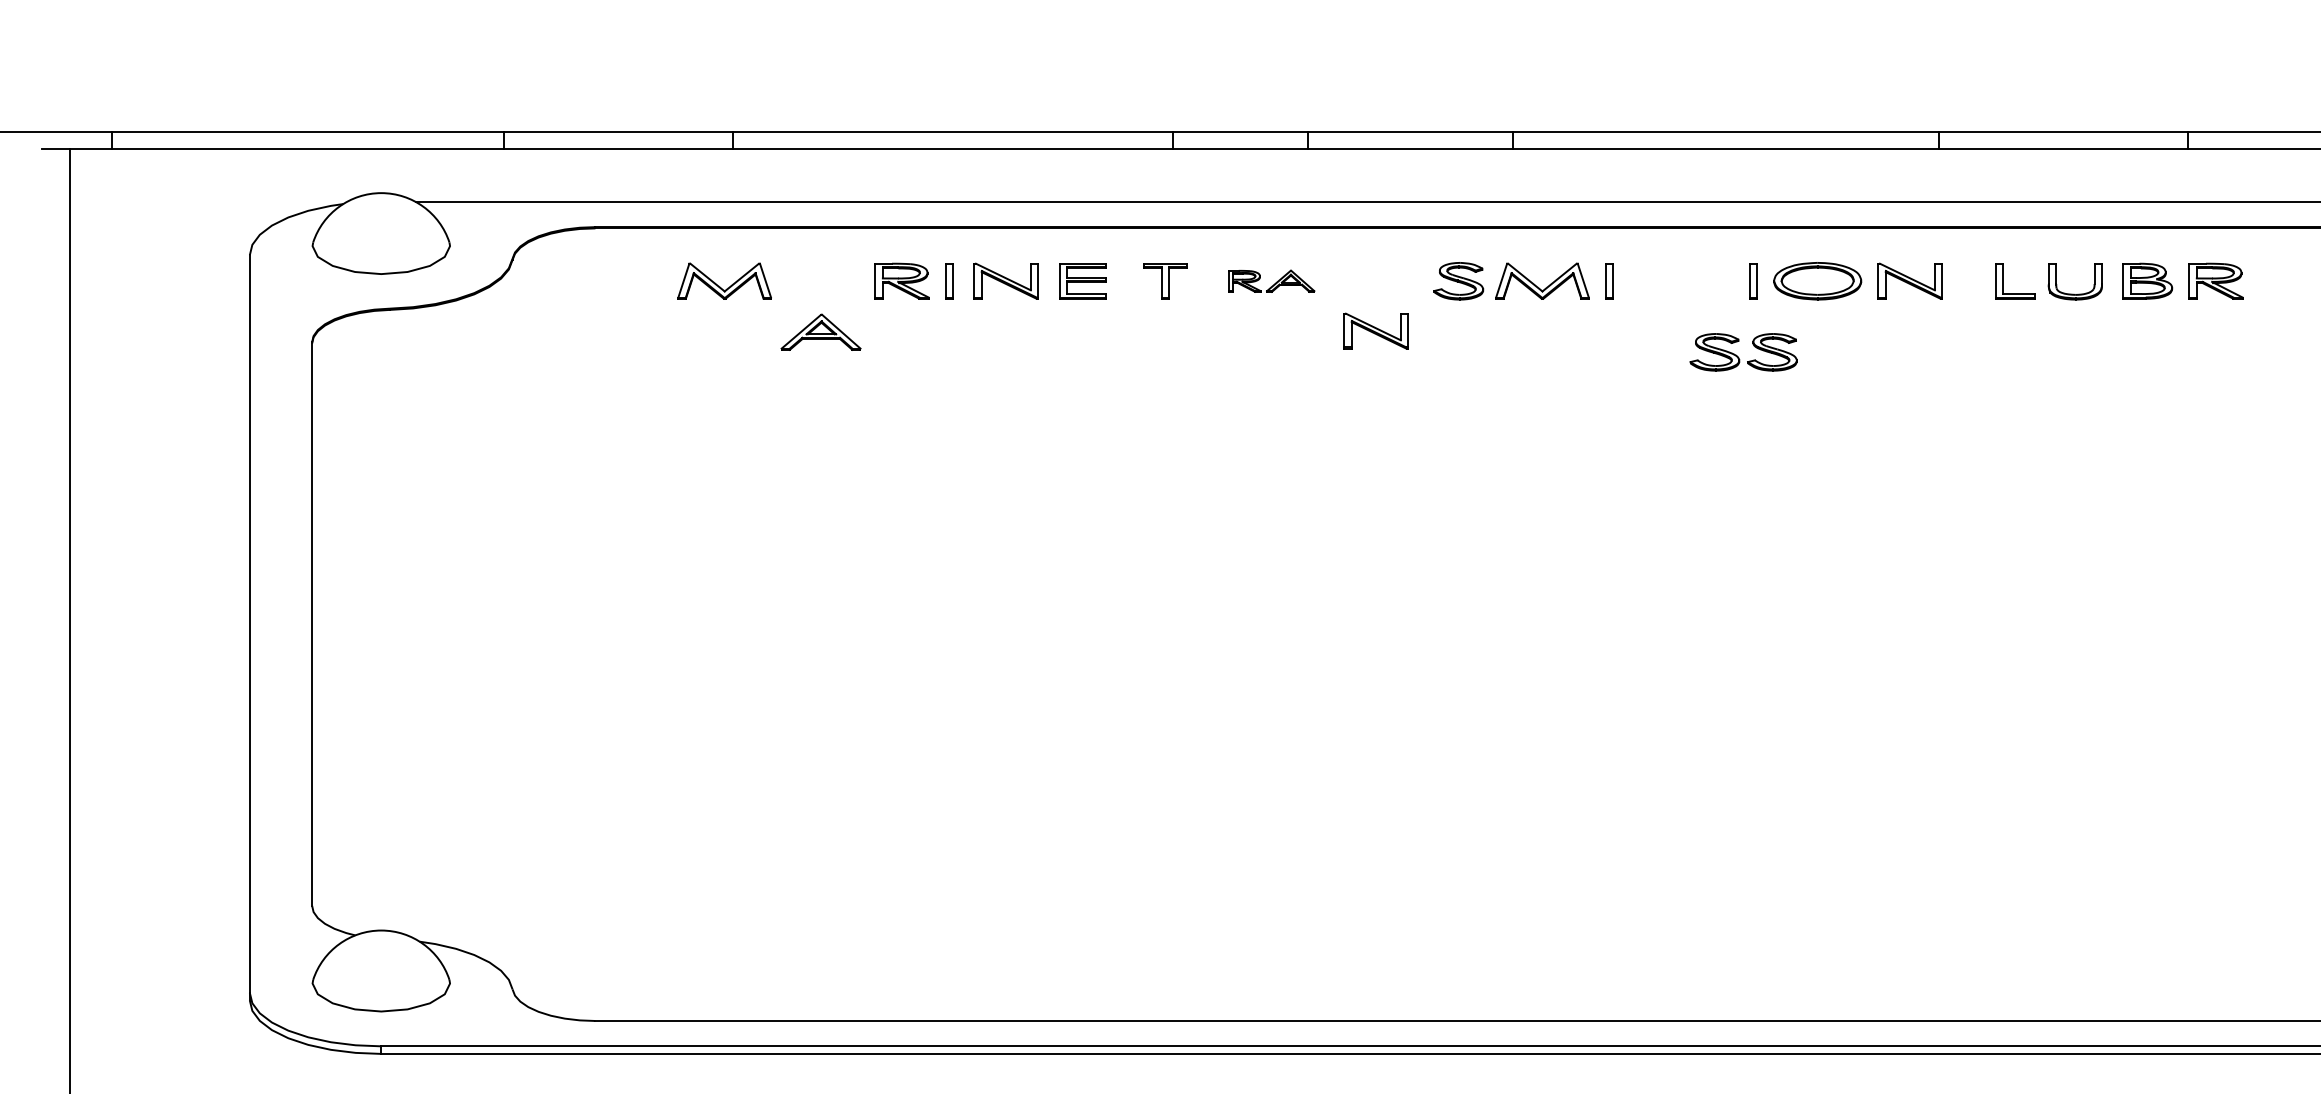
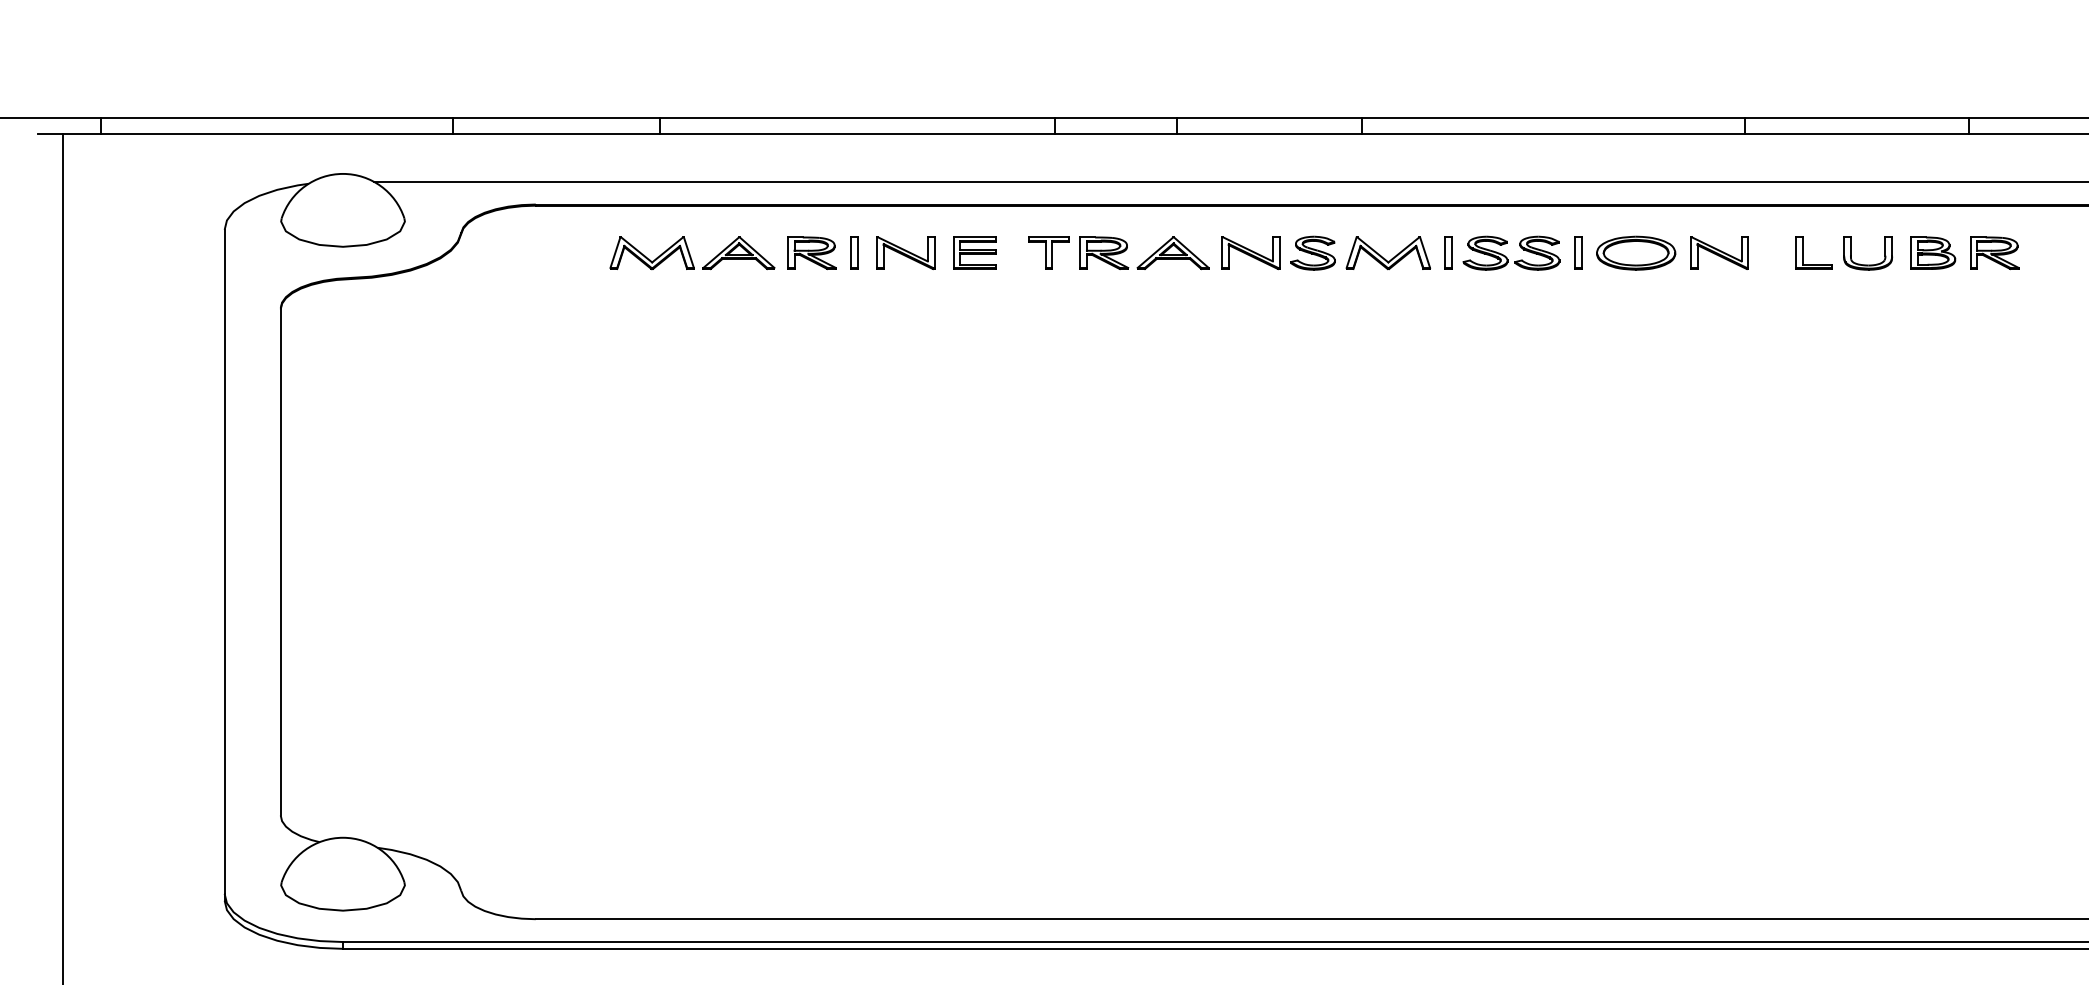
part: (1271, 281) -> (1144, 253), size x1.67
part: (1375, 331) -> (1250, 253), moved
part: (820, 332) -> (738, 253), moved
part: (1738, 355) -> (1506, 256), moved

